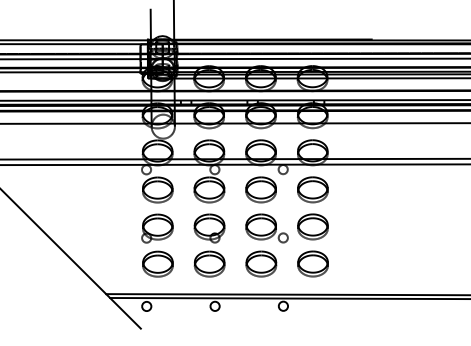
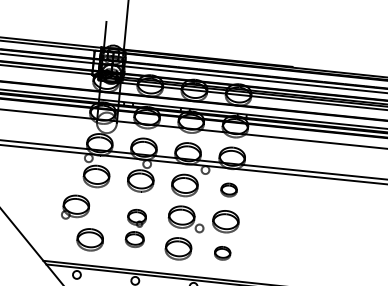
part: (312, 189) -> (228, 189), size x0.6
part: (157, 228) -> (75, 207), moved
part: (209, 245) -> (135, 228), size x0.7
part: (312, 263) -> (222, 252), size x0.6

